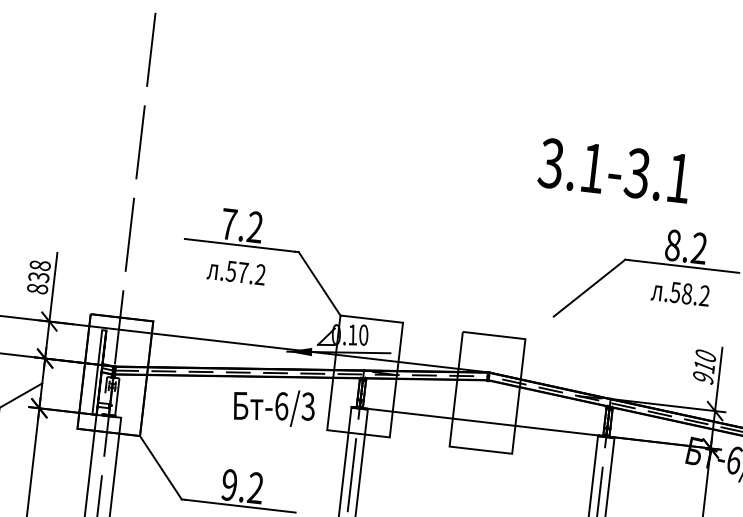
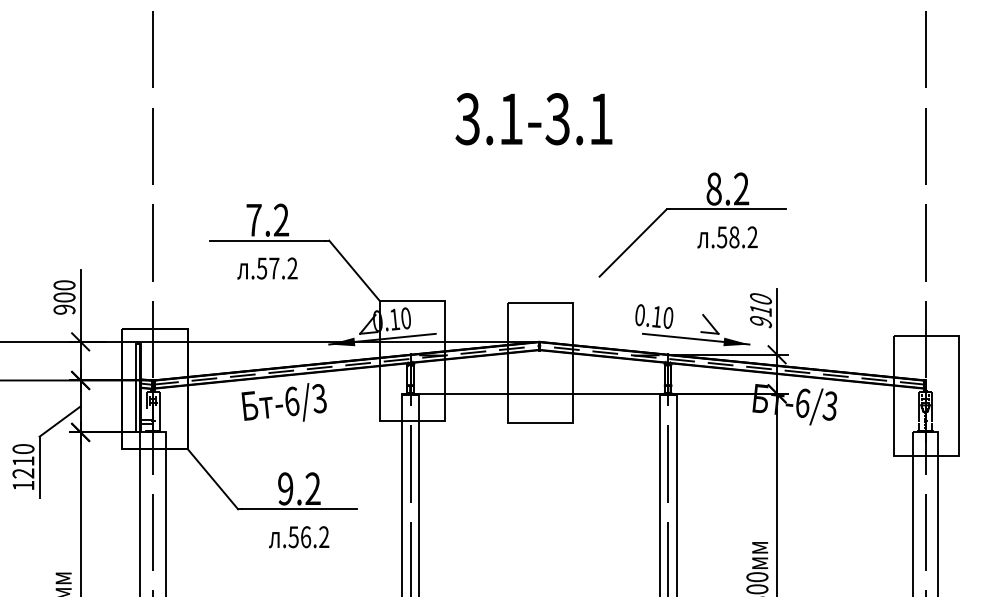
text: (614, 171) -> (533, 119), moved
text: (38, 277) -> (64, 297), 838 -> 900
part: (644, 380) -> (700, 331), added
text: (273, 406) -> (283, 402), moved

